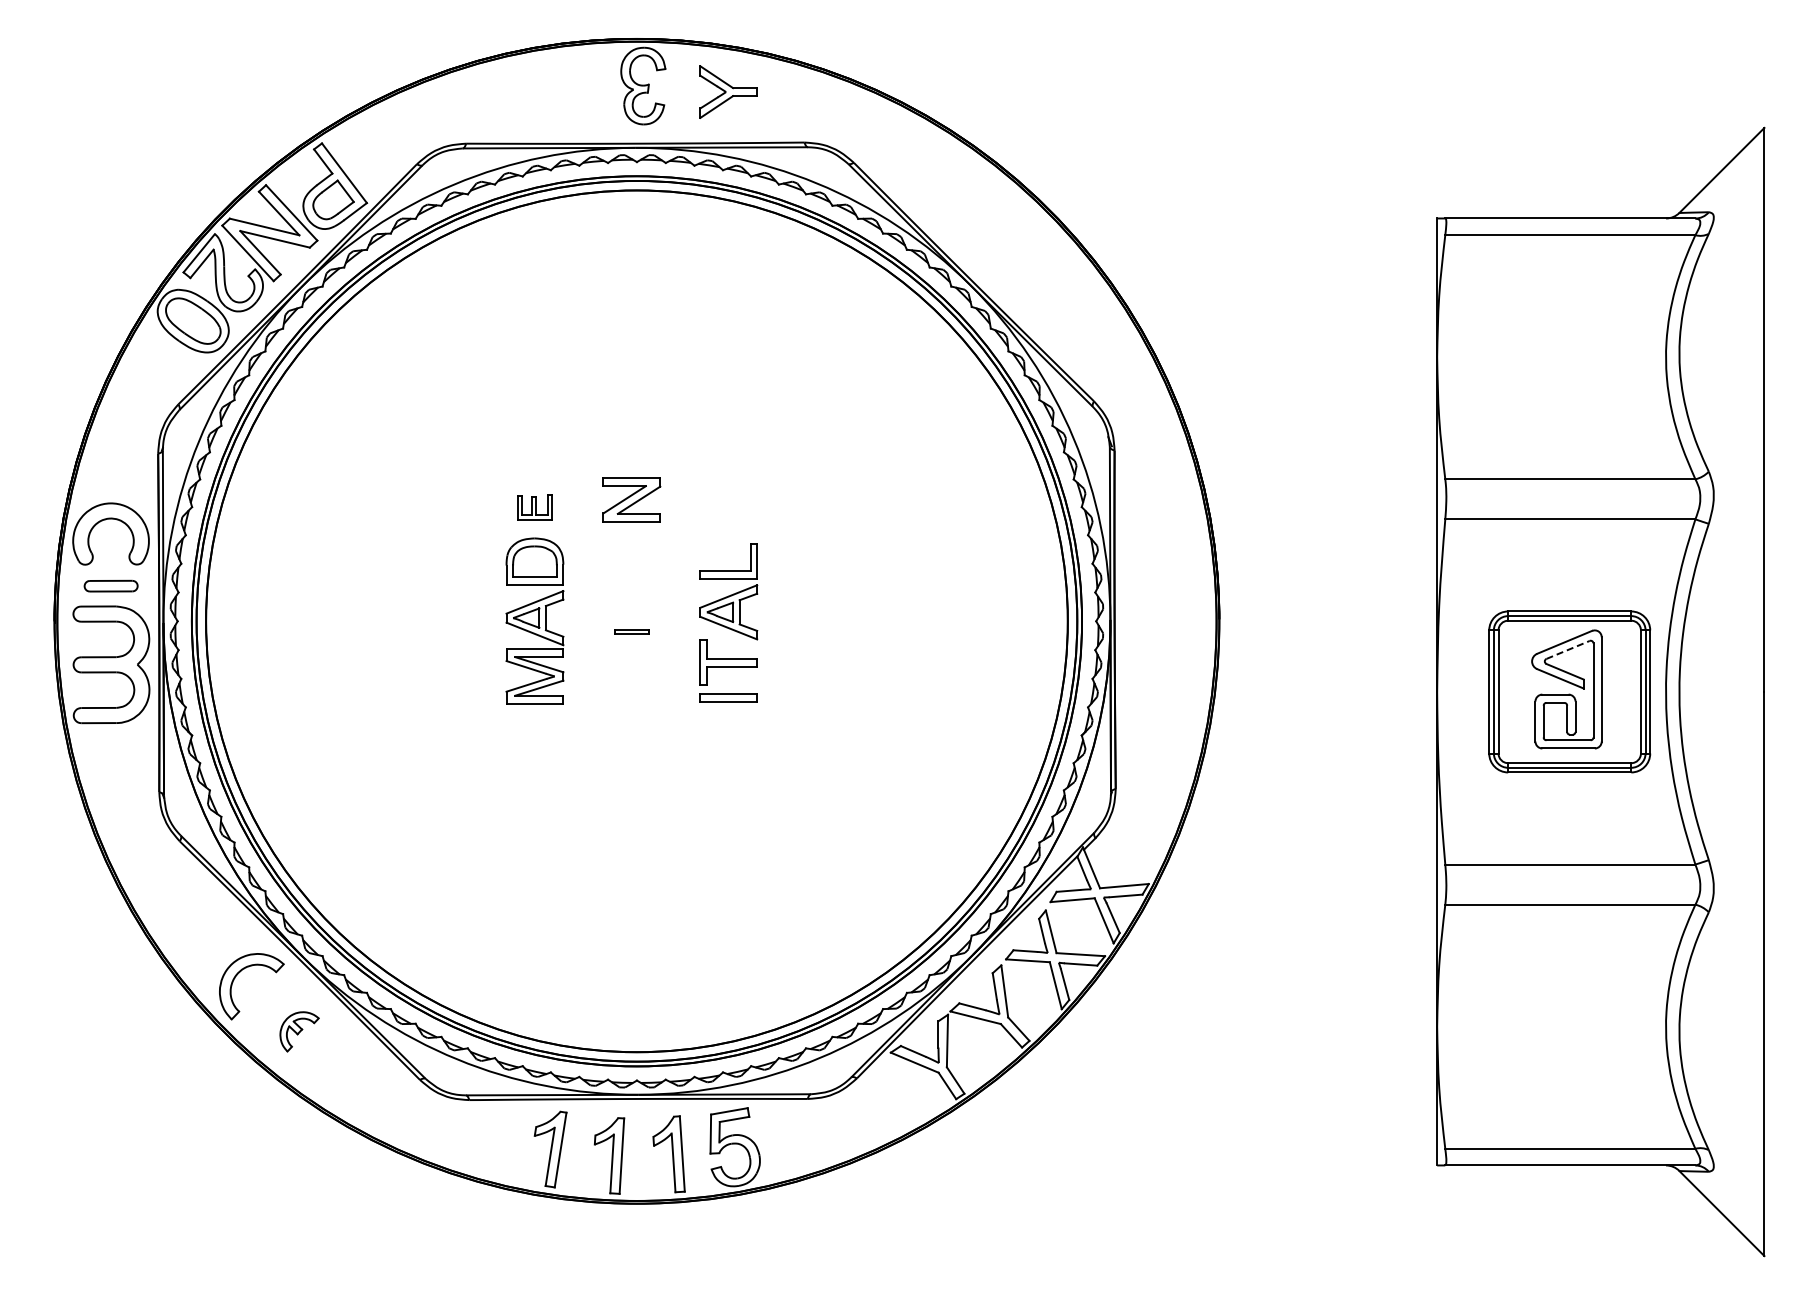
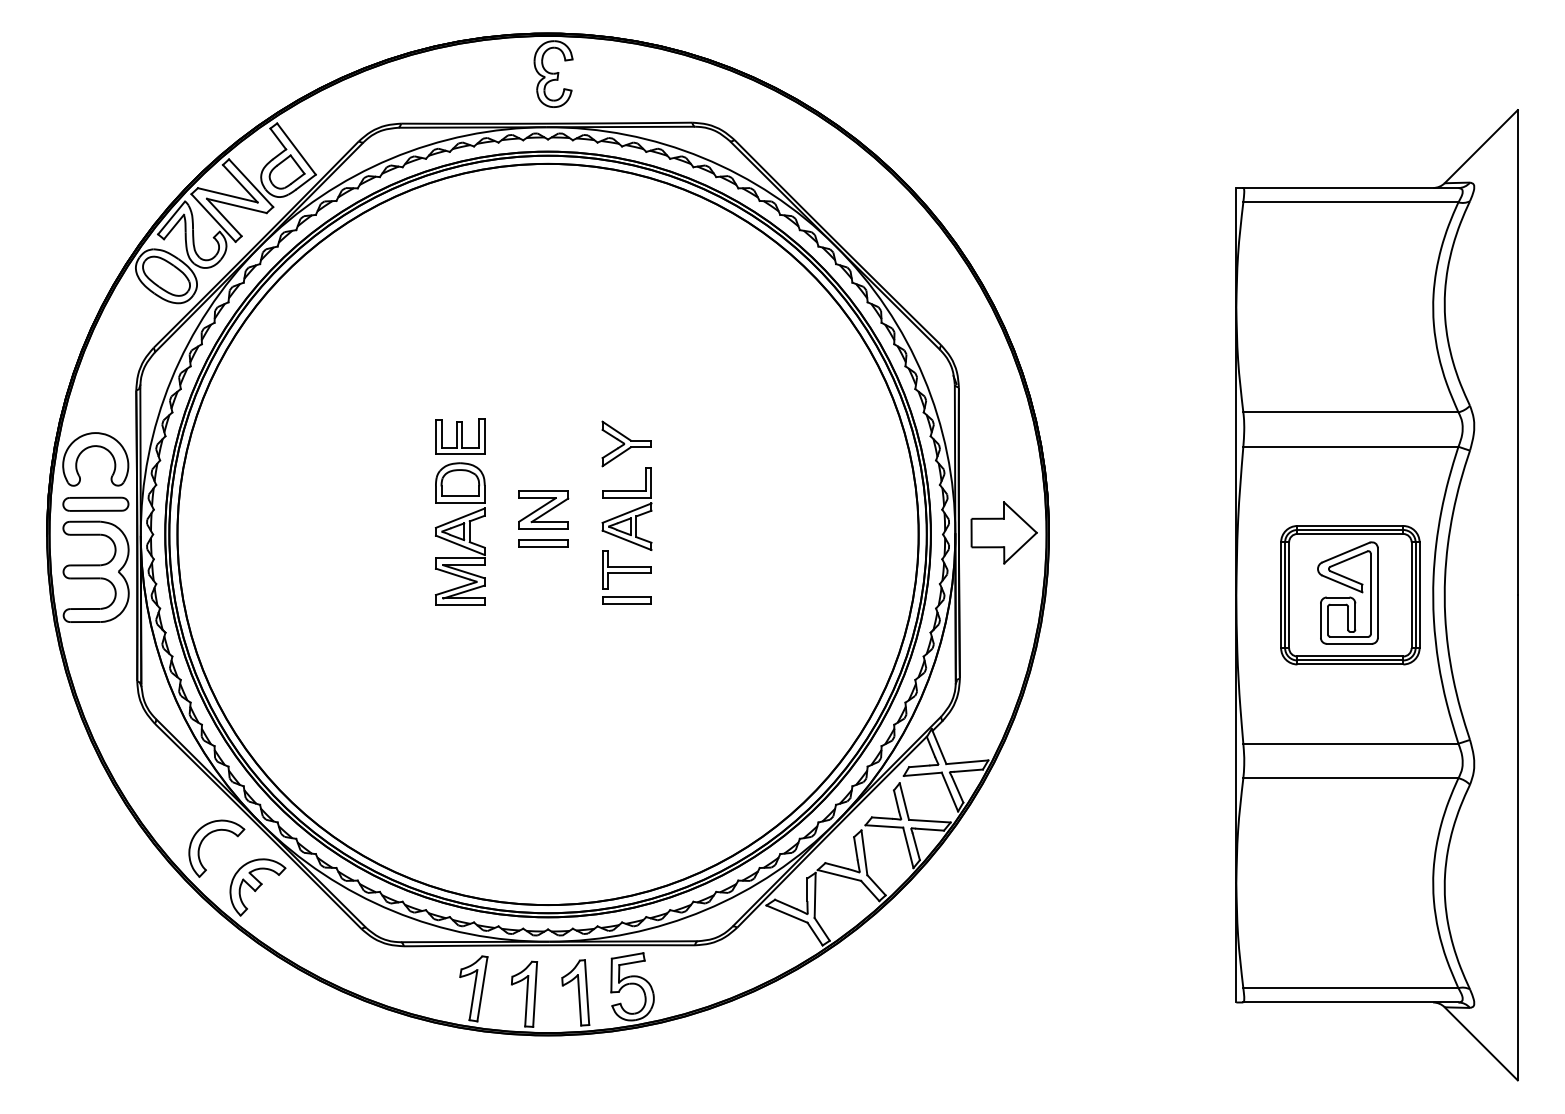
part: (728, 91) -> (626, 443), moved
part: (631, 499) -> (543, 509), moved
part: (534, 507) -> (459, 436), size x1.67
part: (110, 585) -> (95, 503), size x1.43
part: (1167, 619) -> (1004, 532), added
part: (631, 631) -> (543, 543), size x1.67
line: (1568, 649) -> (1349, 558), dashed -> solid
part: (299, 1031) -> (257, 887), size x1.67

